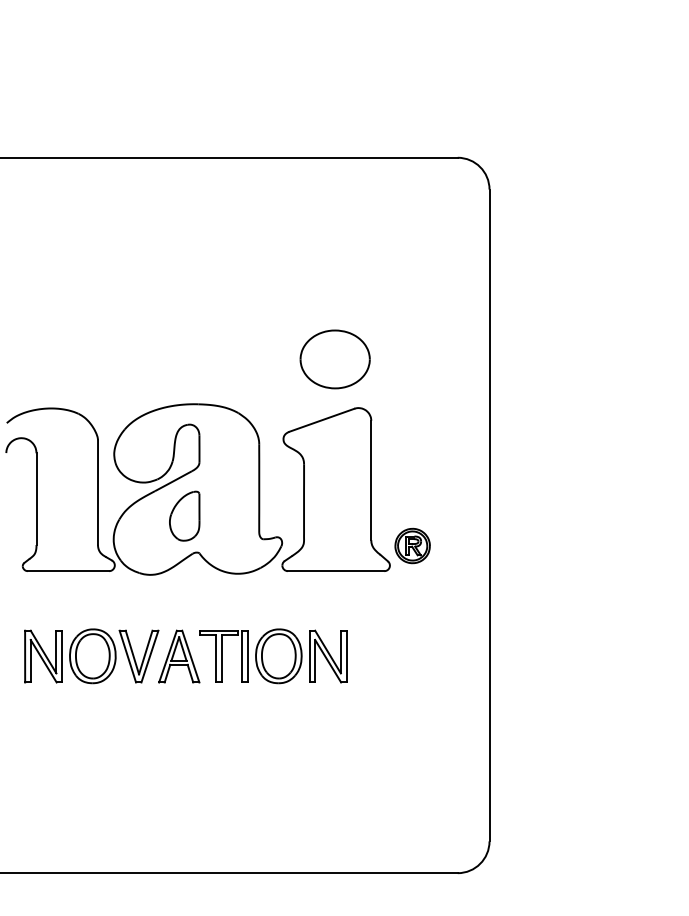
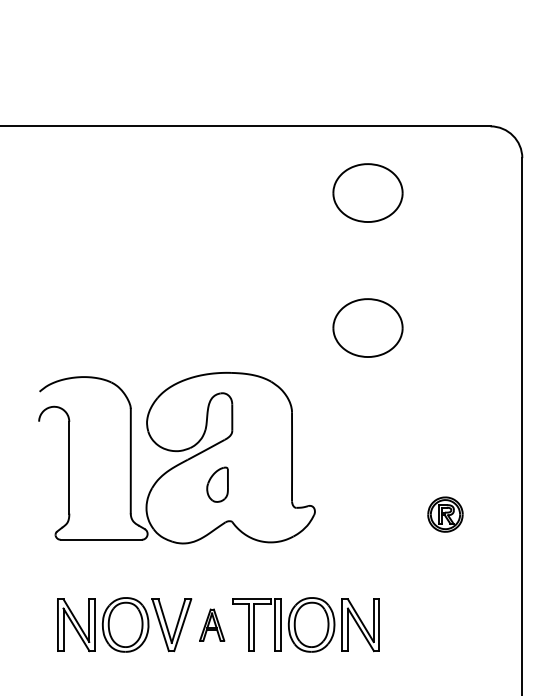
part: (334, 224) -> (367, 193), added
part: (335, 489) -> (368, 458), removed
part: (184, 515) -> (217, 484), size x0.7
part: (179, 656) -> (212, 625), size x0.6

